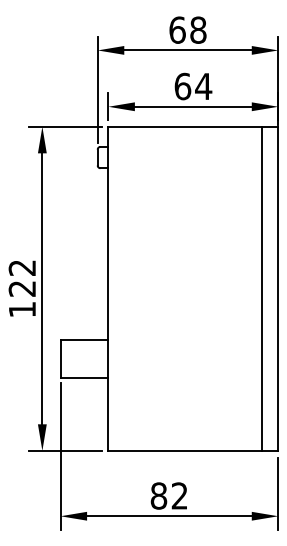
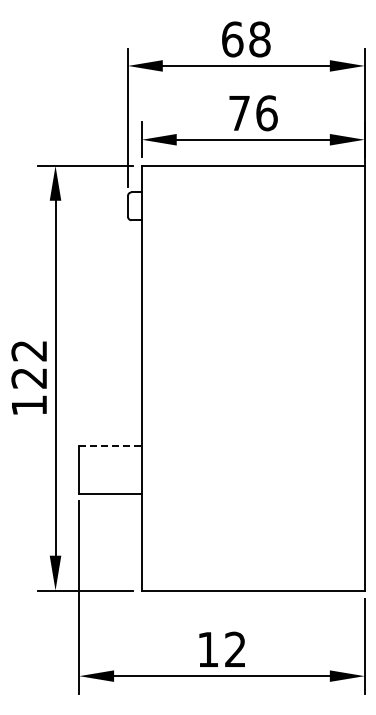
text: (193, 86) -> (253, 113), 64 -> 76
line: (262, 288) -> (343, 377), removed
line: (85, 340) -> (111, 445), solid -> dashed
text: (158, 495) -> (207, 649), 82 -> 12

